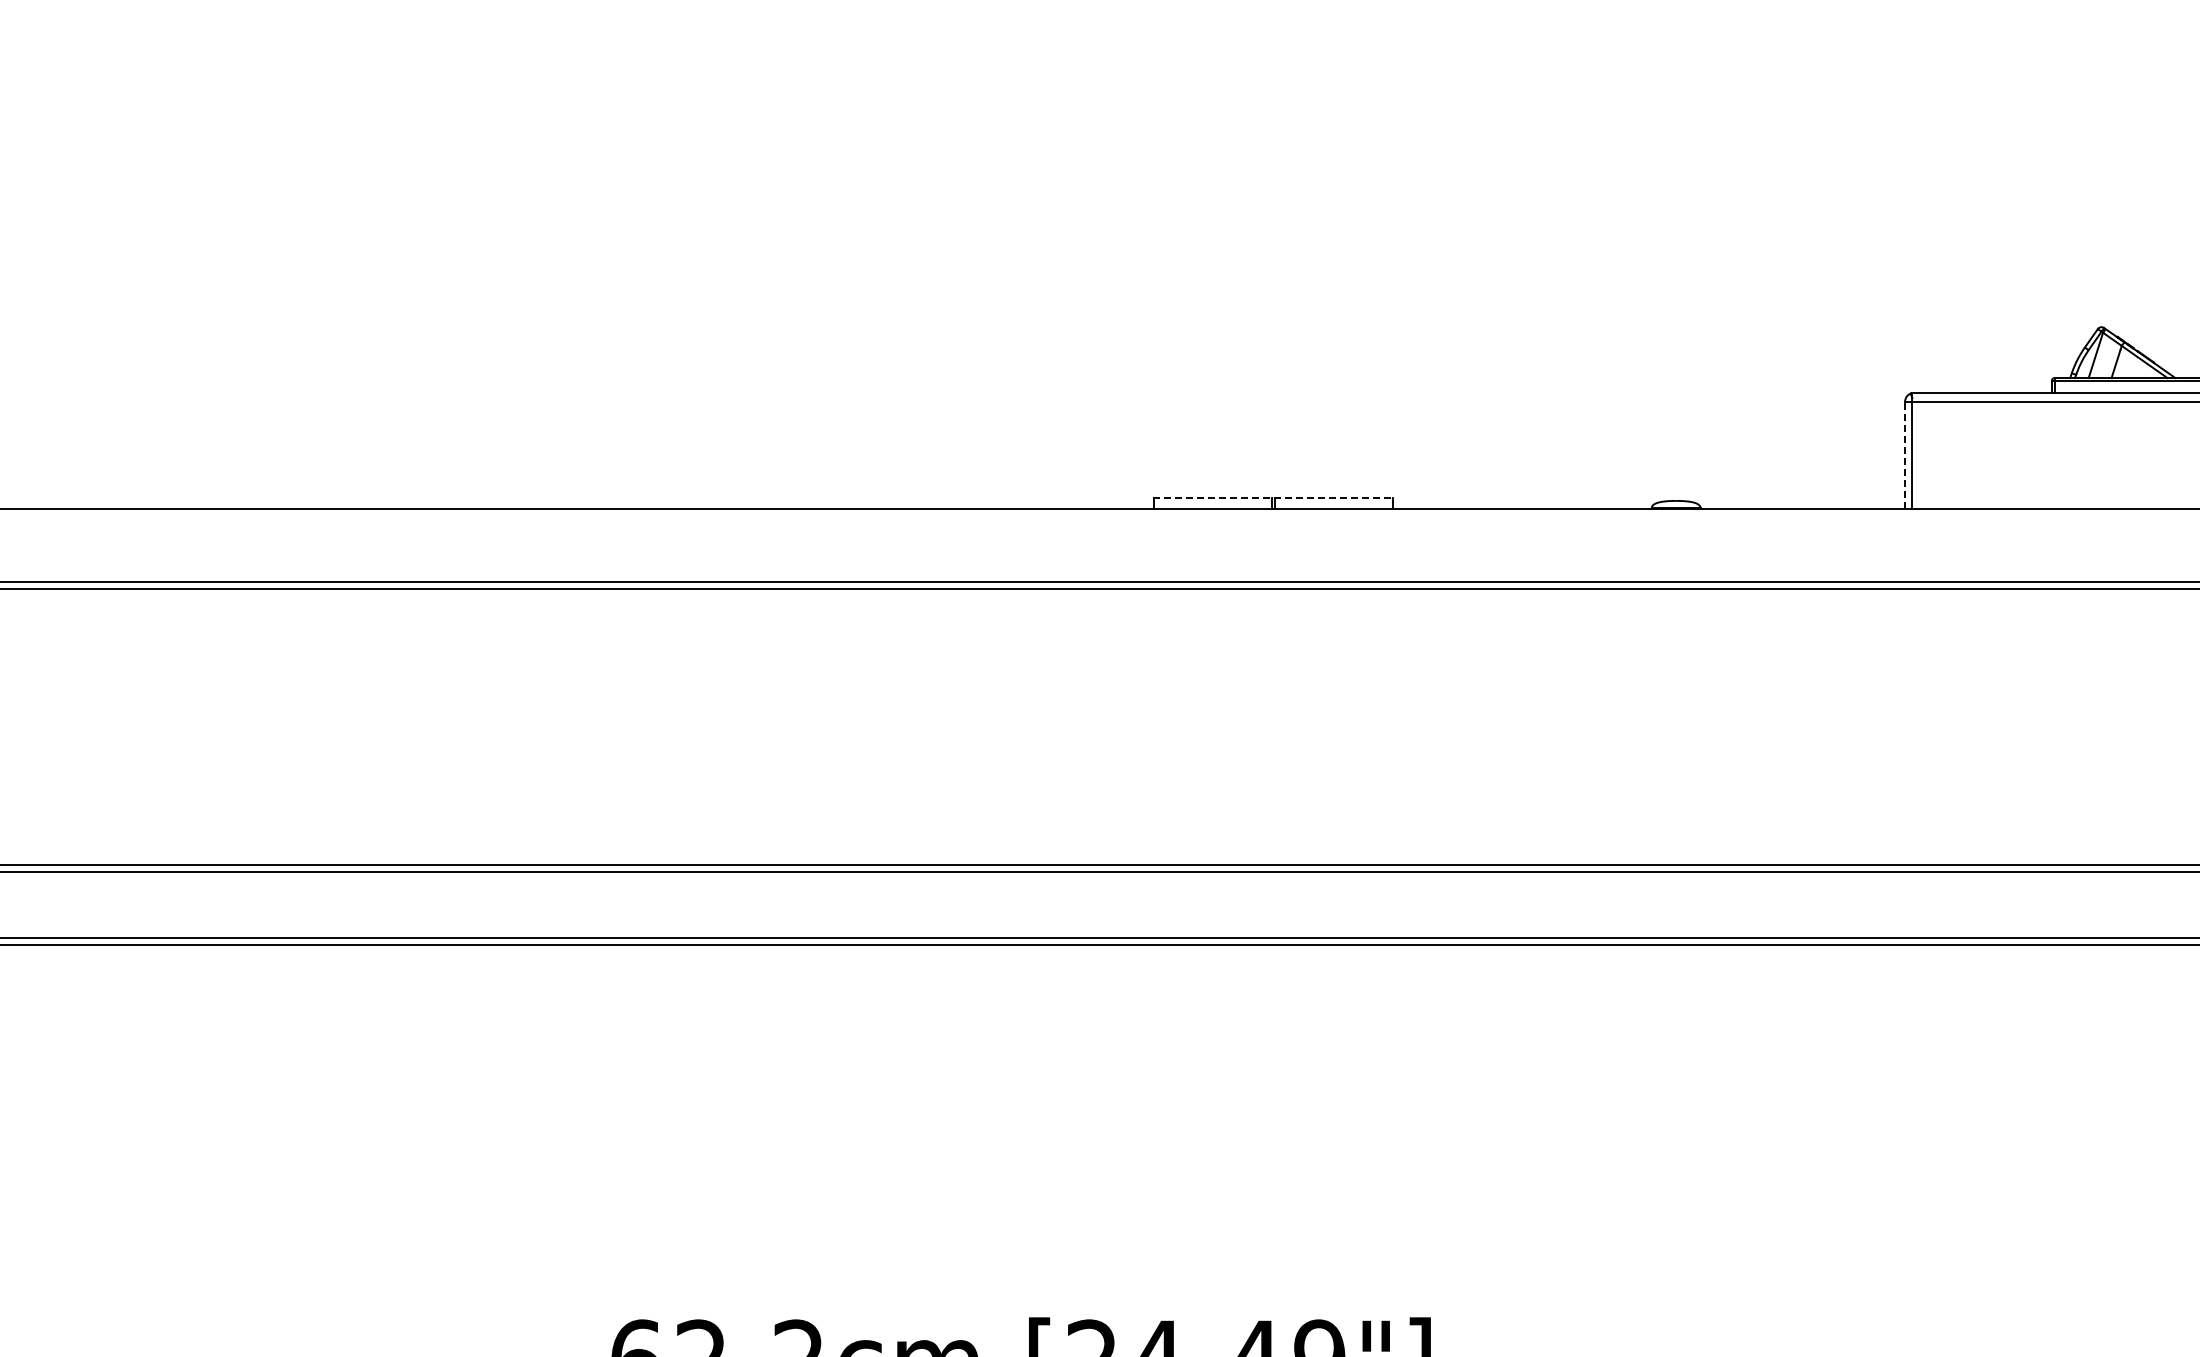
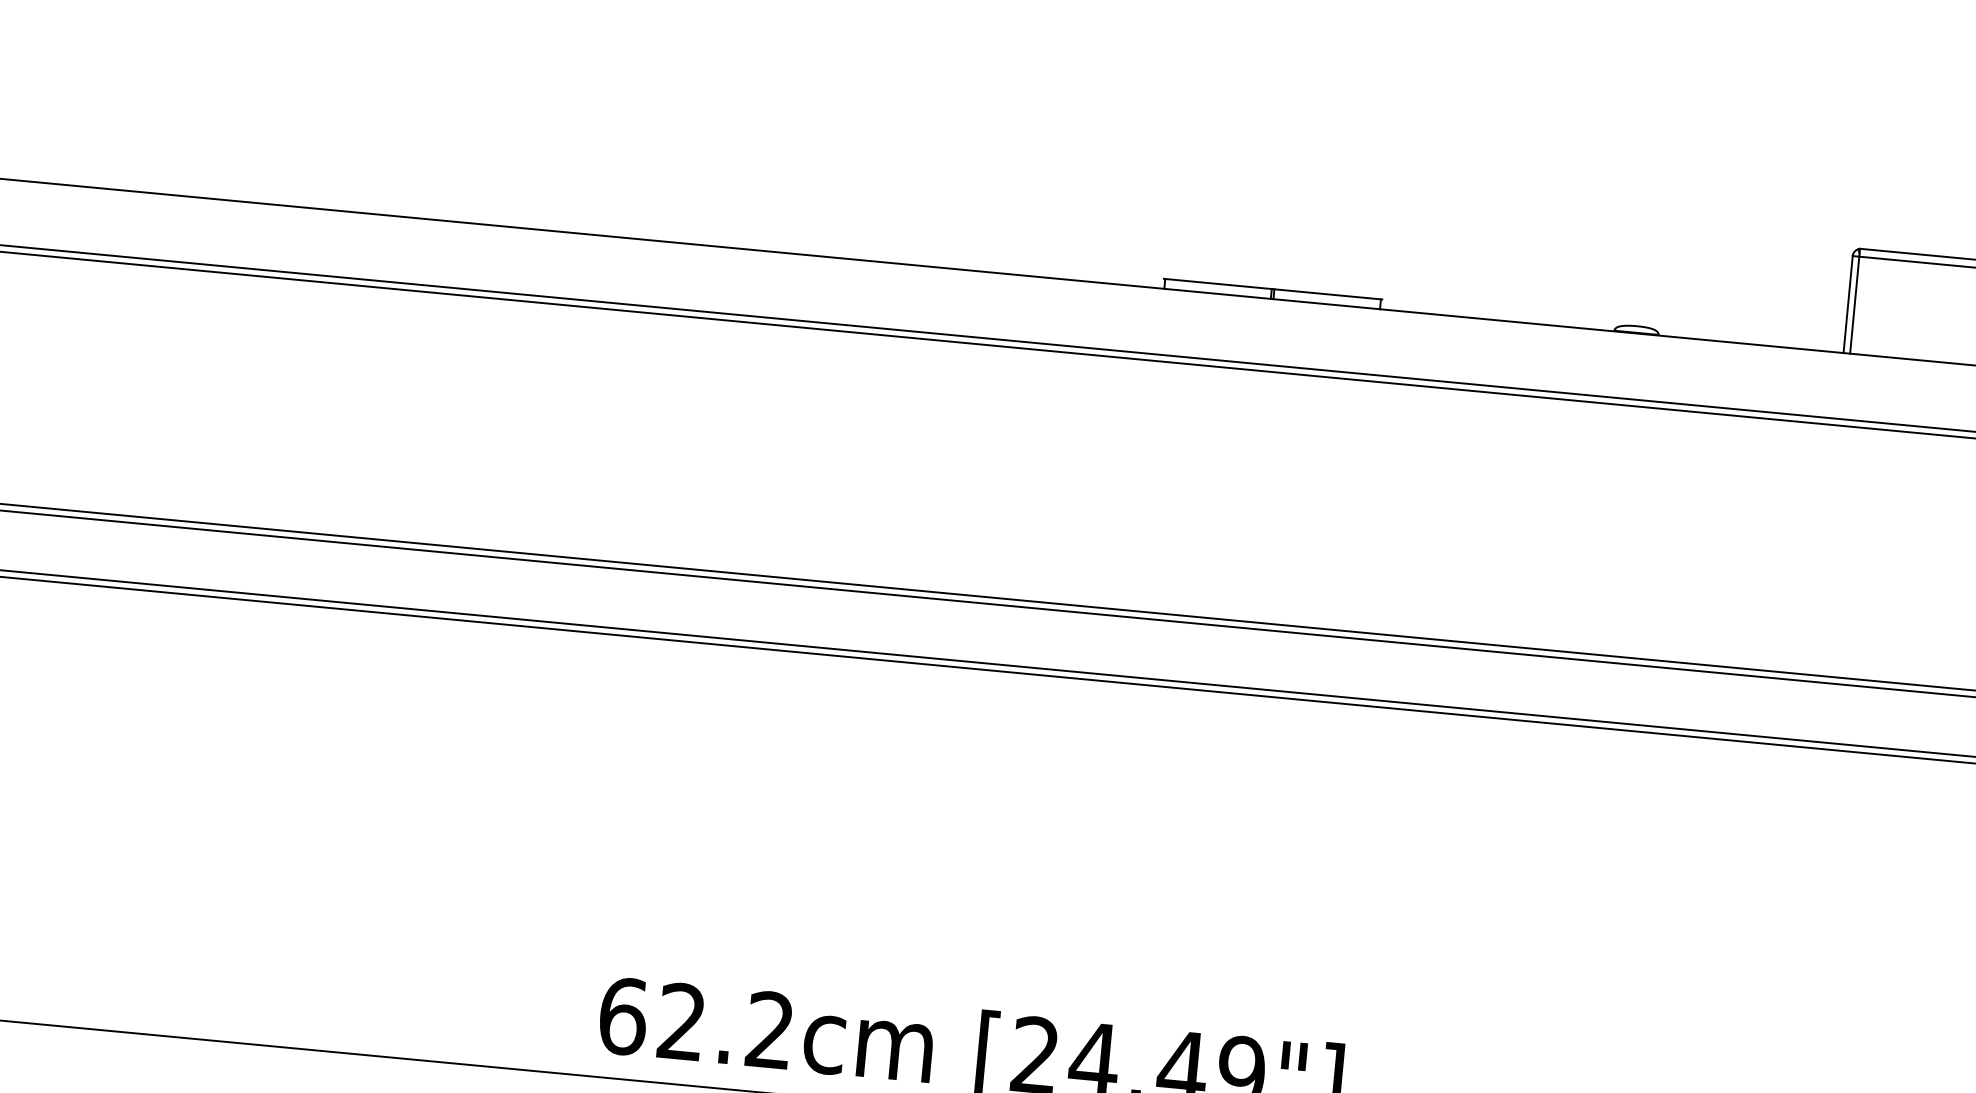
line: (1905, 455) -> (1848, 304), dashed -> solid
line: (1273, 498) -> (1273, 289), dashed -> solid

